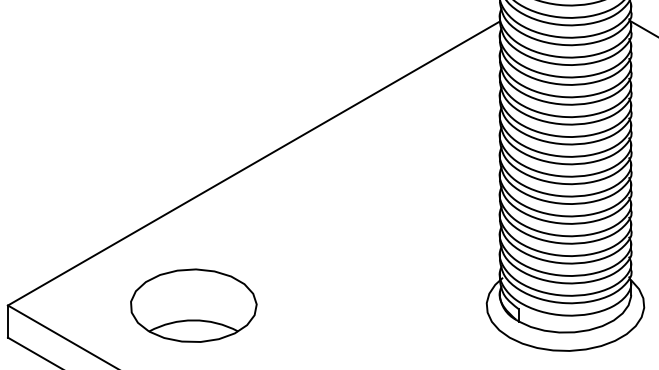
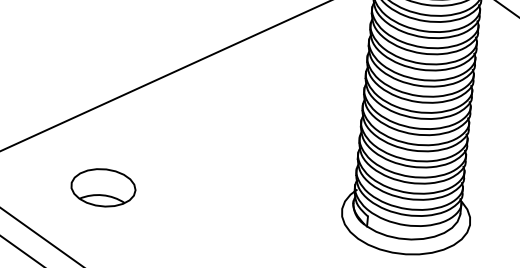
part: (193, 304) -> (103, 187), size x0.62

